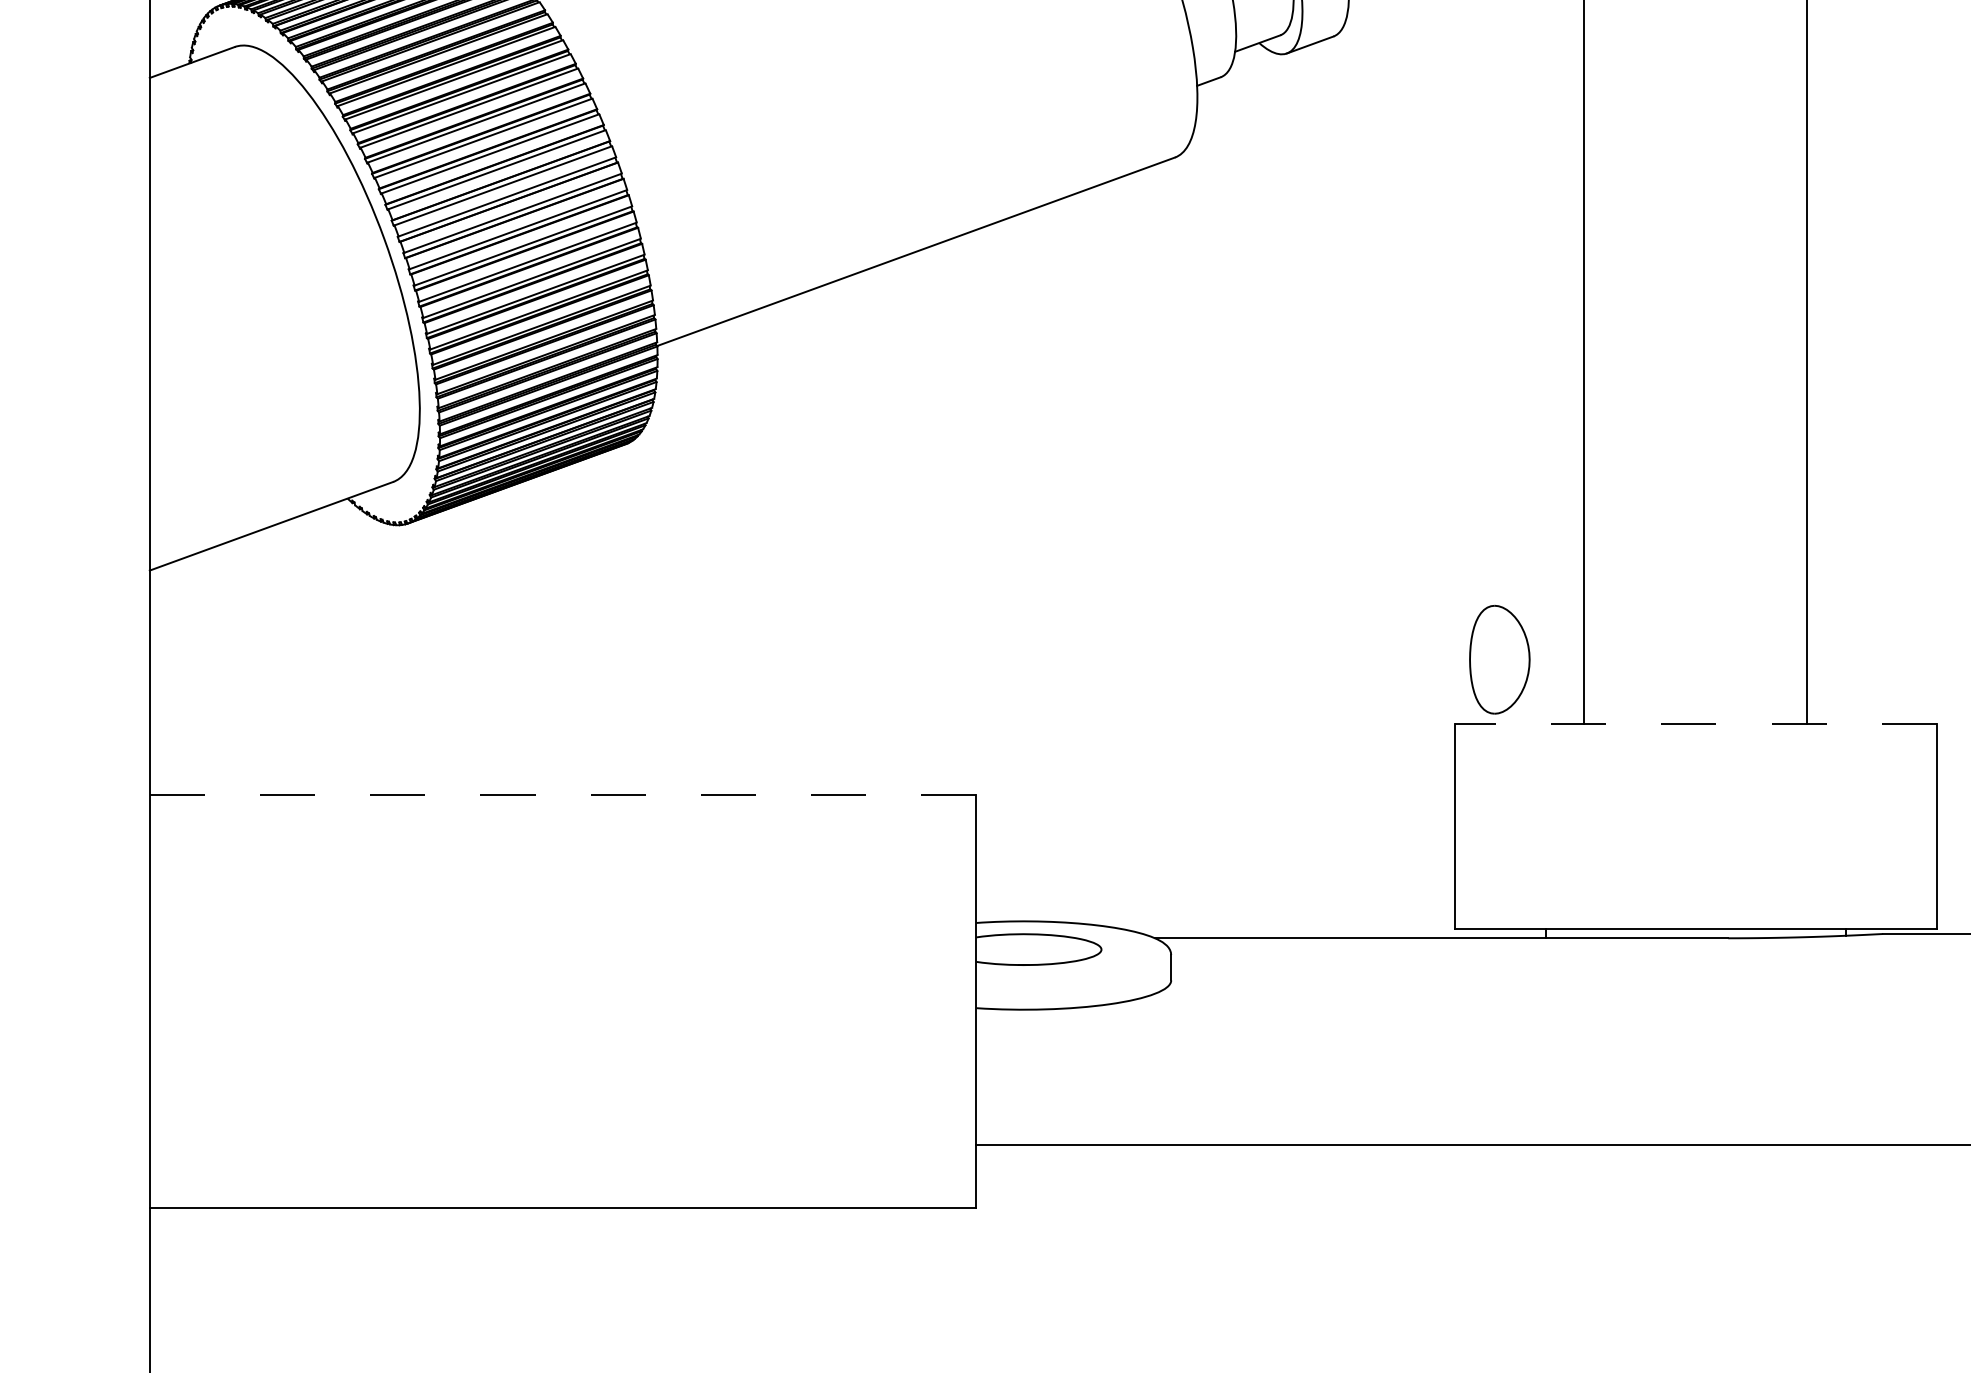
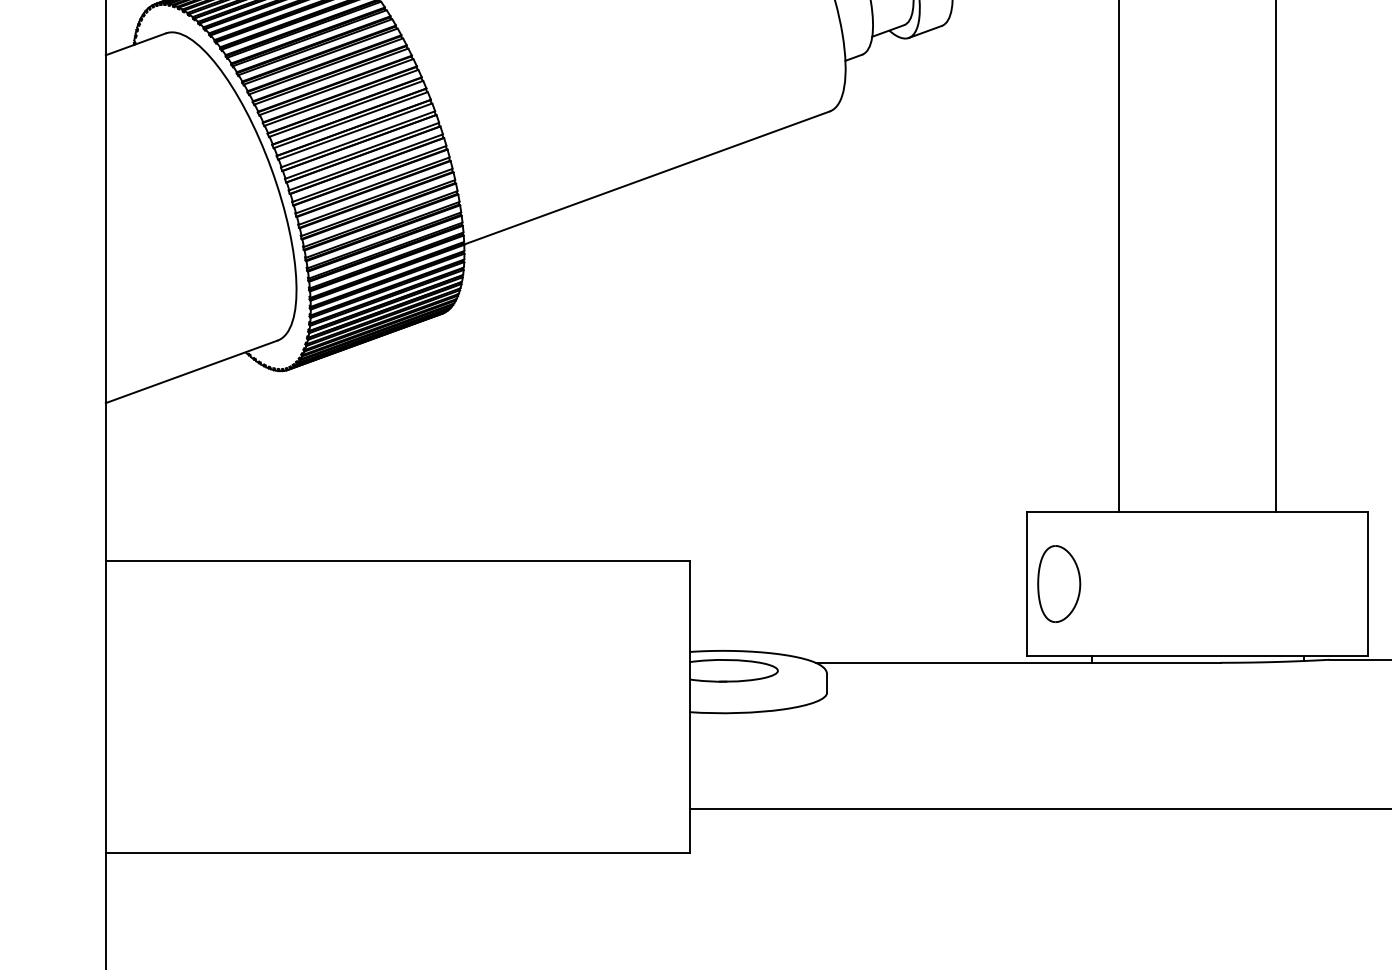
part: (1499, 659) -> (1058, 583), moved
line: (1695, 724) -> (1197, 511), dashed -> solid
line: (563, 794) -> (397, 561), dashed -> solid

